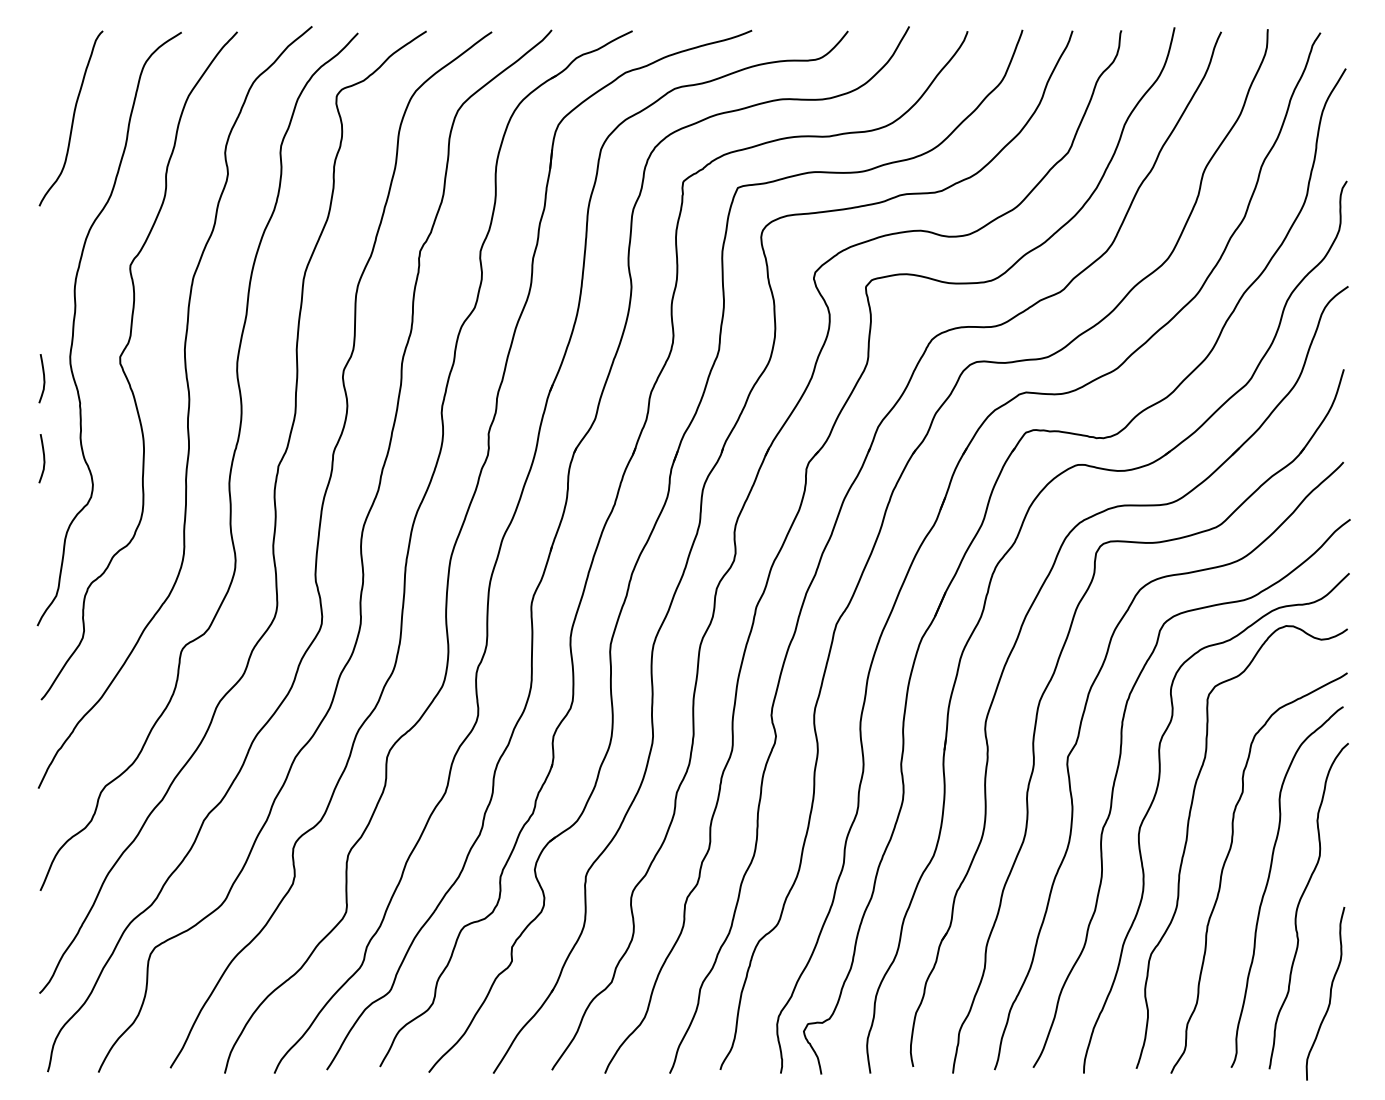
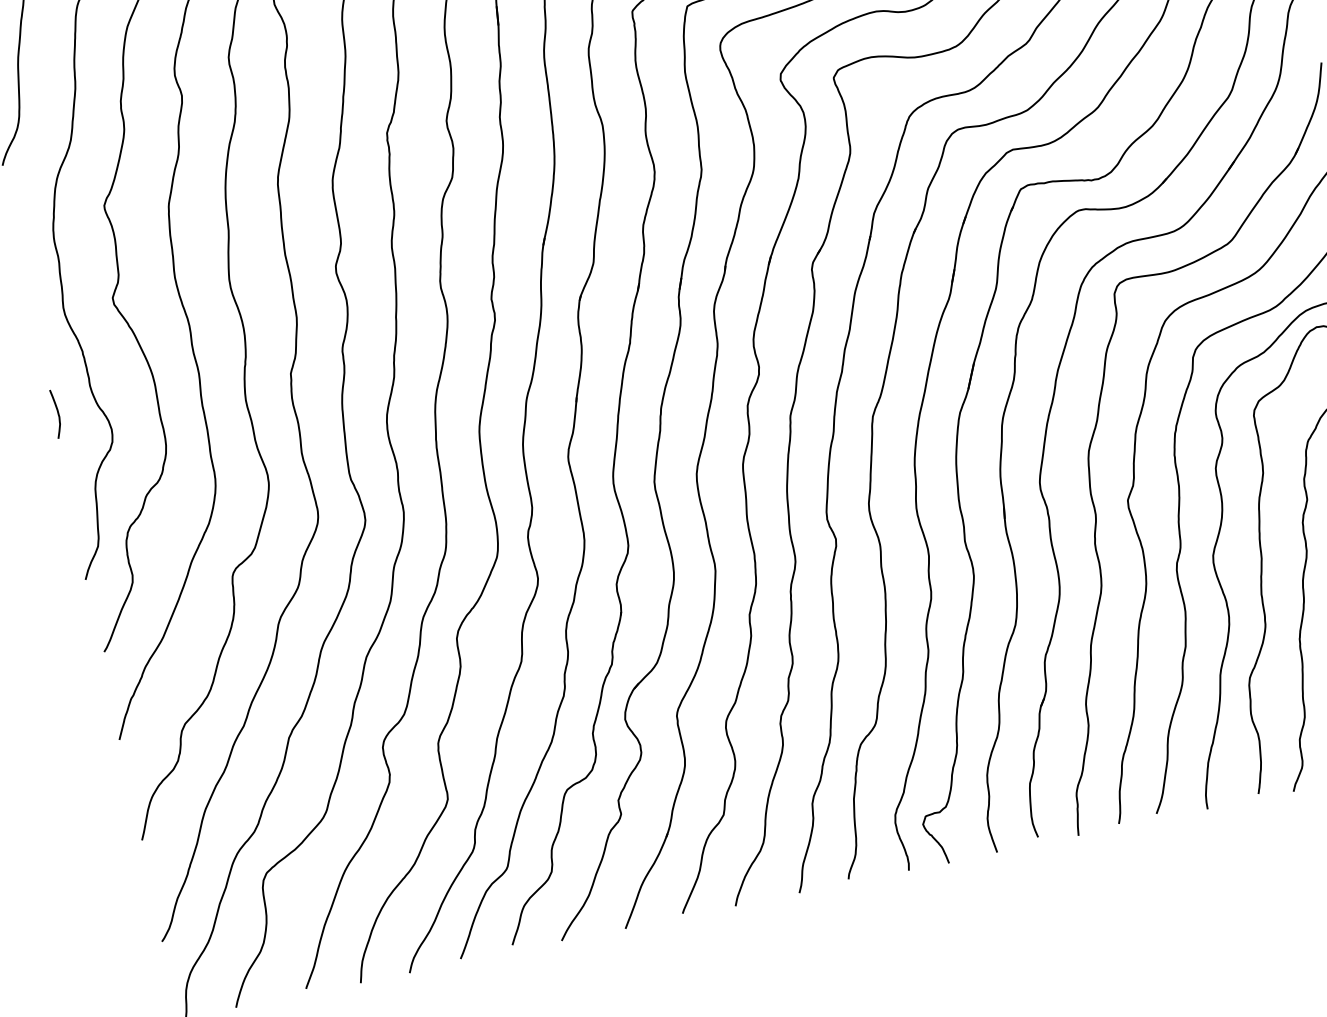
curve: (43, 378) -> (41, 334), removed

